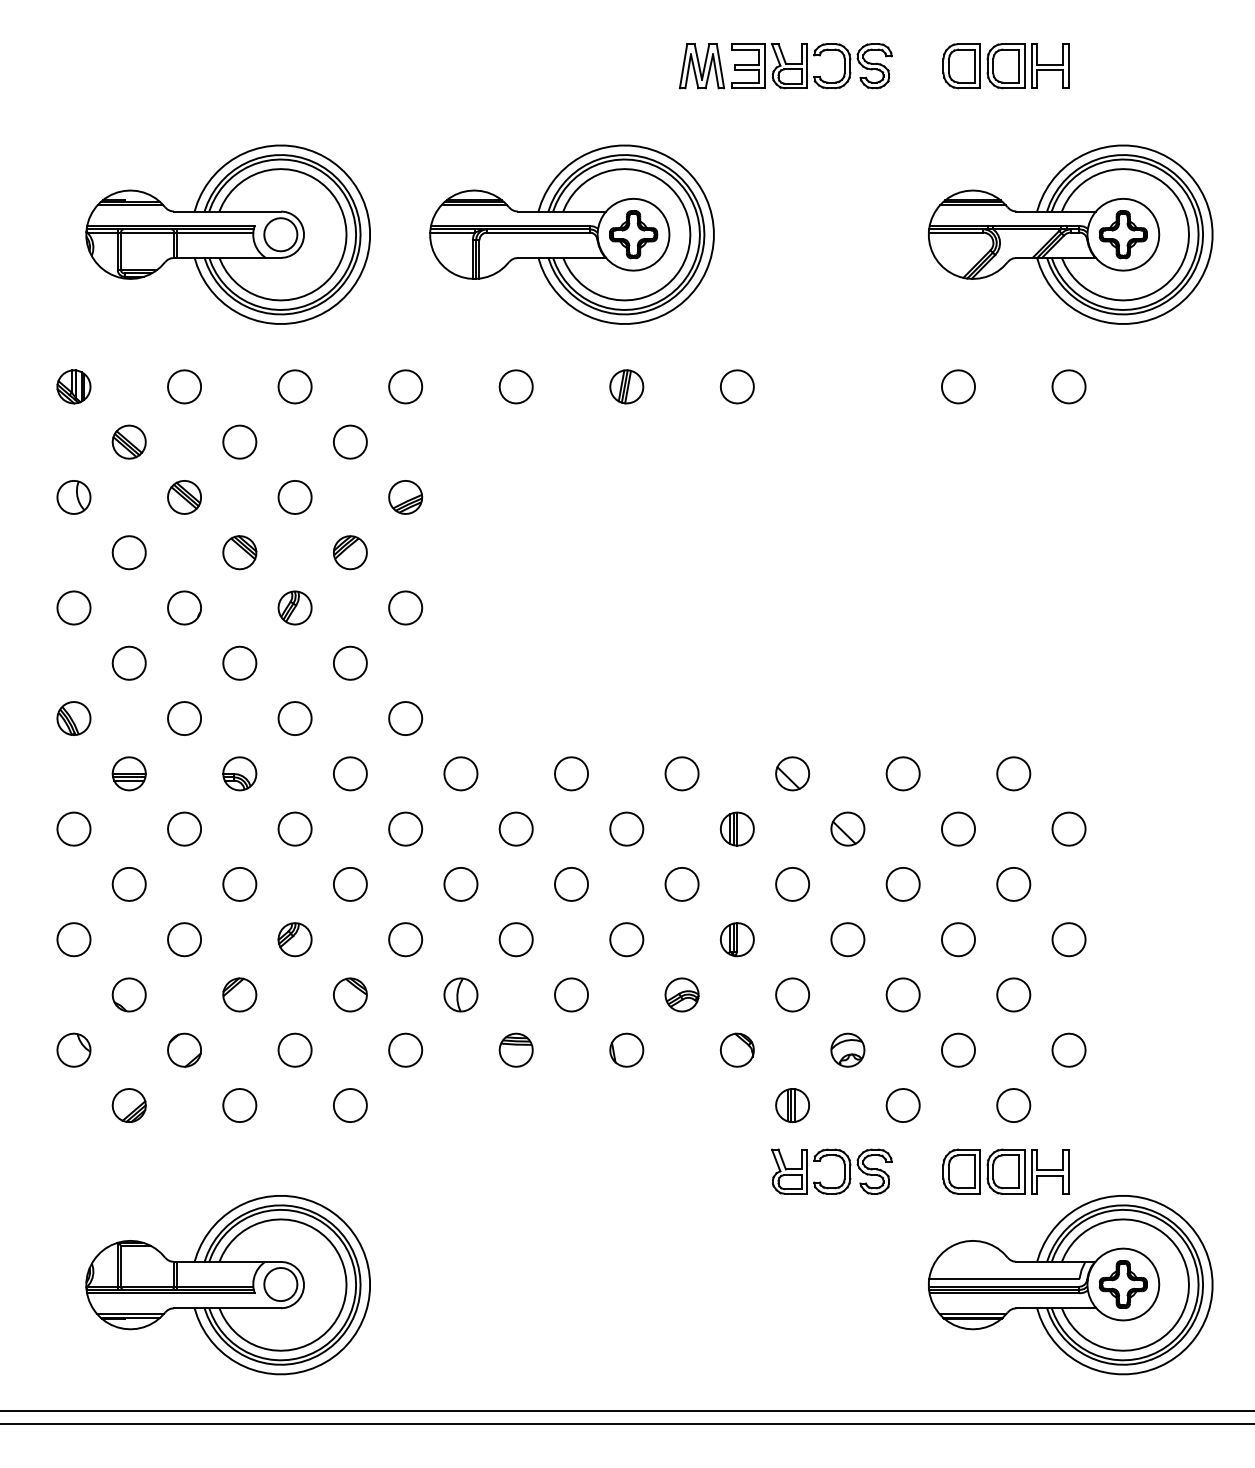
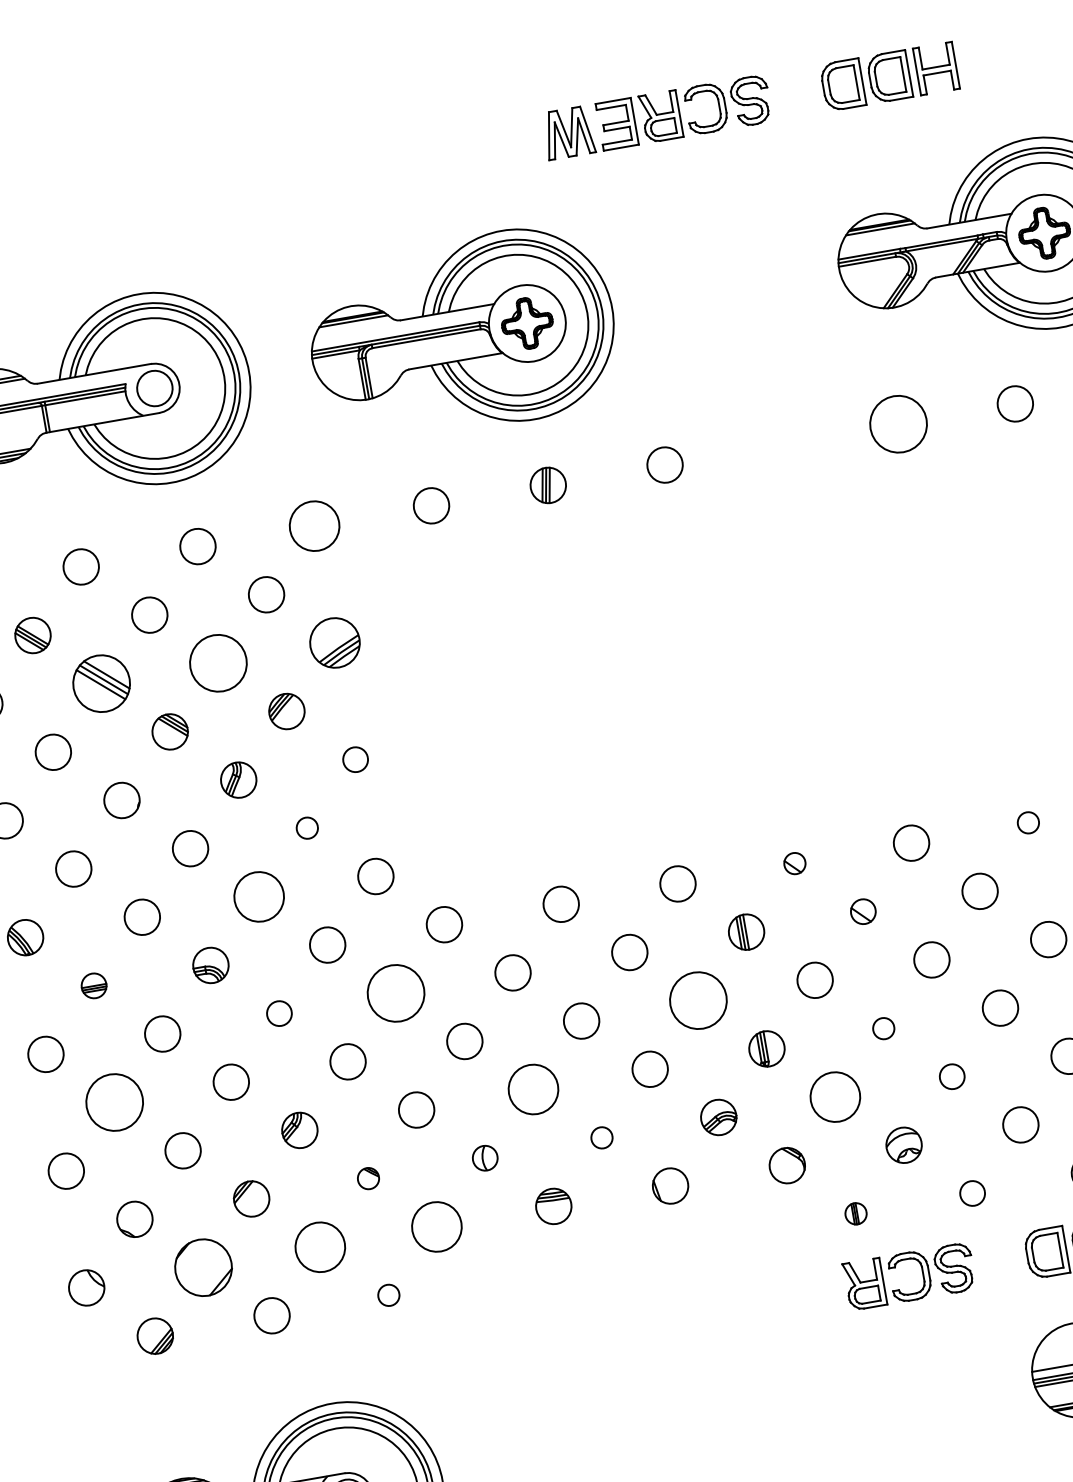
part: (405, 386) -> (314, 525), size x1.4
part: (958, 386) -> (898, 423), size x1.6
part: (184, 497) -> (101, 683), size x1.6
part: (294, 497) -> (217, 663), size x1.6
part: (405, 497) -> (334, 643), size x1.4
part: (405, 607) -> (355, 759), size x0.7
part: (350, 662) -> (307, 827), size x0.6
part: (294, 718) -> (258, 896), size x1.4
part: (128, 773) -> (93, 985), size x0.7
part: (792, 773) -> (794, 863), size x0.6
part: (1013, 773) -> (1027, 822), size x0.6
part: (294, 828) -> (278, 1013), size x0.7
part: (405, 828) -> (395, 992), size x1.6
part: (847, 828) -> (862, 911), size x0.7
part: (128, 884) -> (113, 1102), size x1.6
part: (681, 884) -> (697, 1000), size x1.6
part: (515, 939) -> (532, 1089), size x1.4
part: (847, 939) -> (883, 1028), size x0.6
part: (350, 994) -> (368, 1178), size x0.6
part: (460, 994) -> (484, 1157), size x0.7
part: (571, 994) -> (601, 1137), size x0.6
part: (792, 994) -> (835, 1096), size x1.4
part: (902, 994) -> (951, 1076), size x0.7
part: (184, 1049) -> (203, 1266), size x1.6
part: (294, 1049) -> (319, 1246), size x1.4
part: (405, 1049) -> (436, 1226), size x1.4
part: (350, 1105) -> (388, 1295), size x0.6
part: (792, 1105) -> (855, 1213), size x0.6
part: (902, 1105) -> (971, 1193), size x0.7

